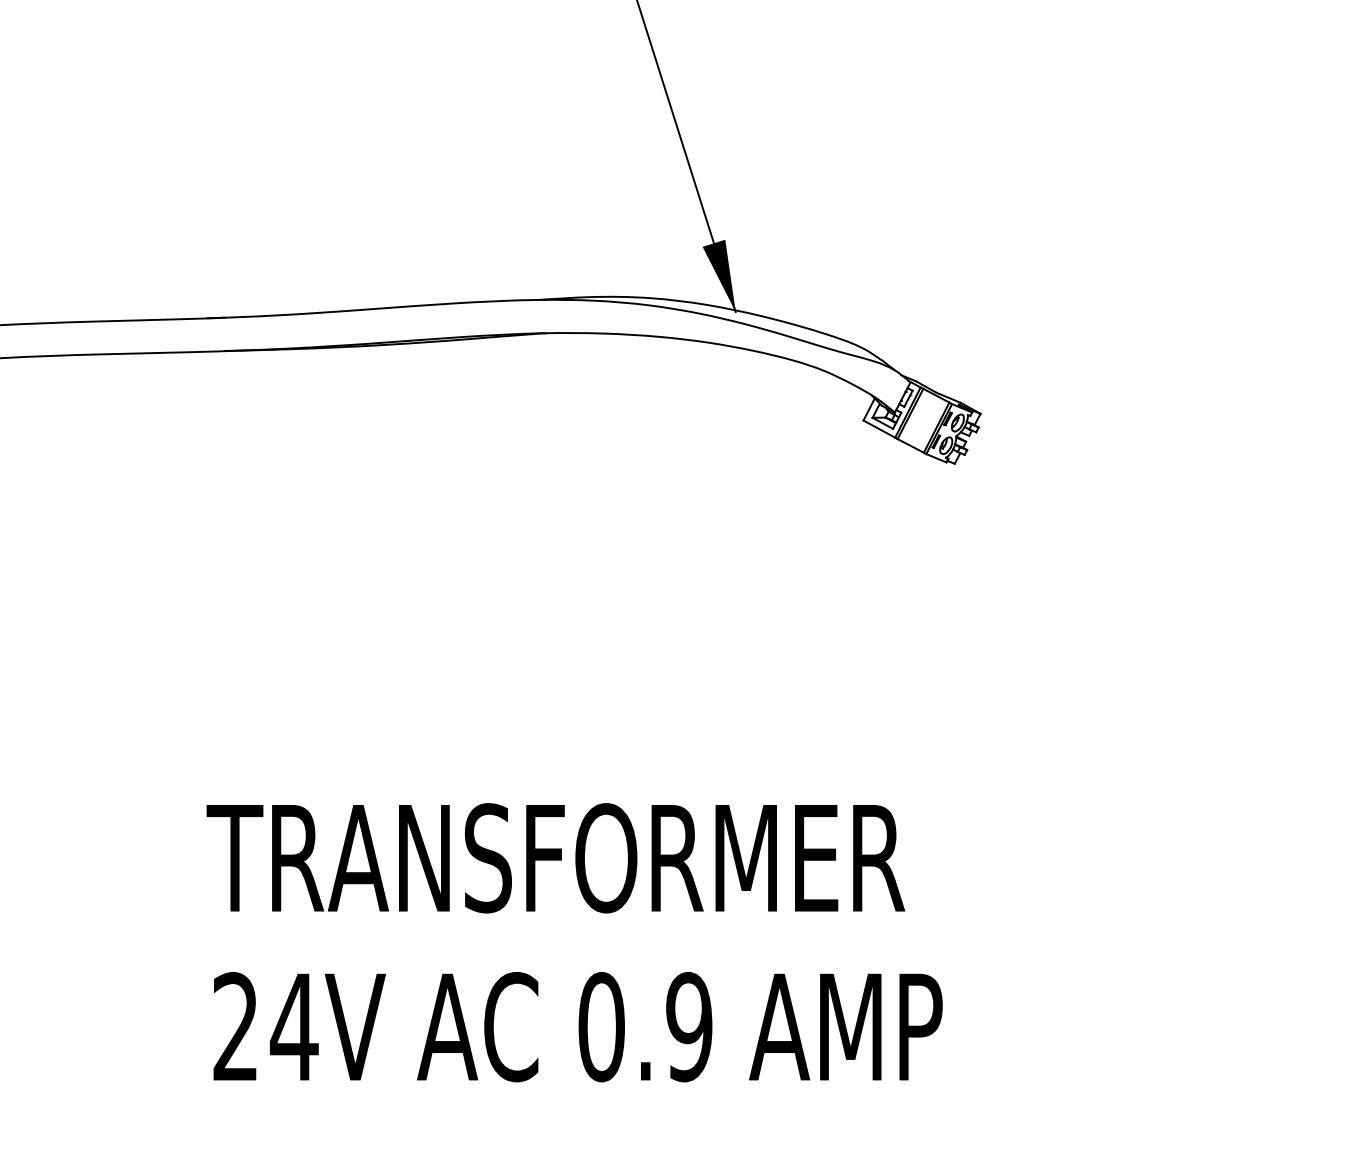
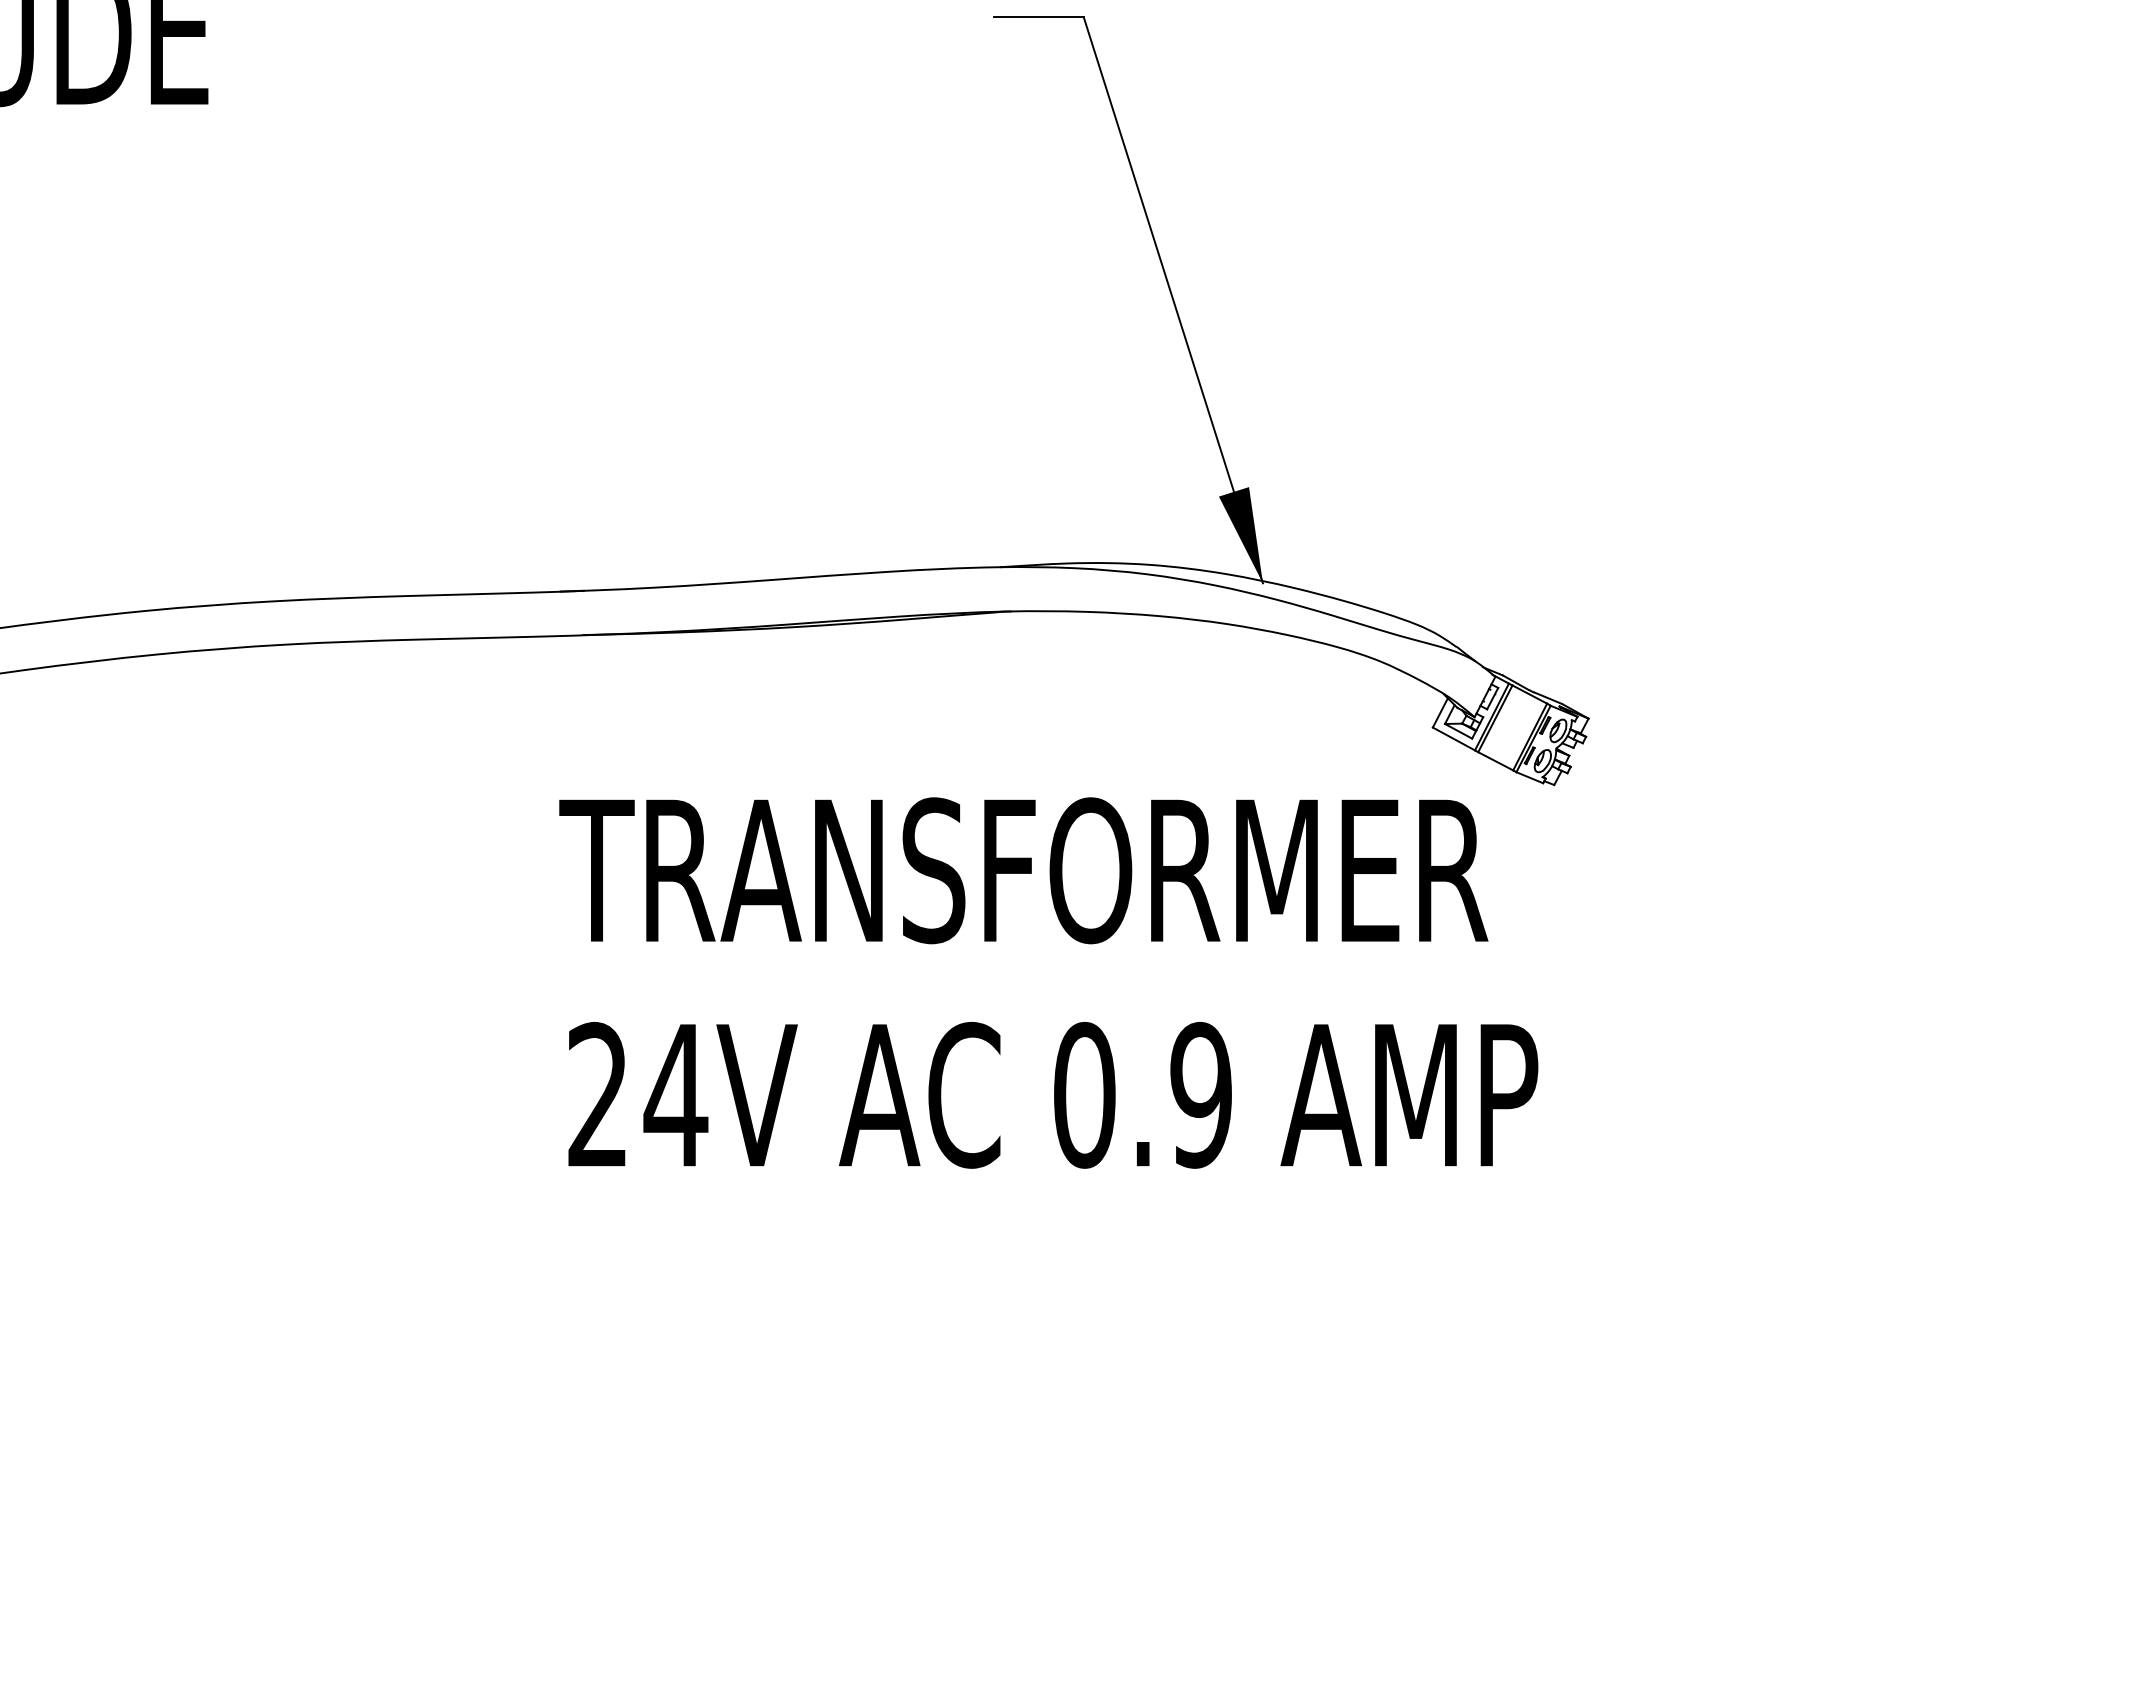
text: (574, 942) -> (1048, 982), moved

